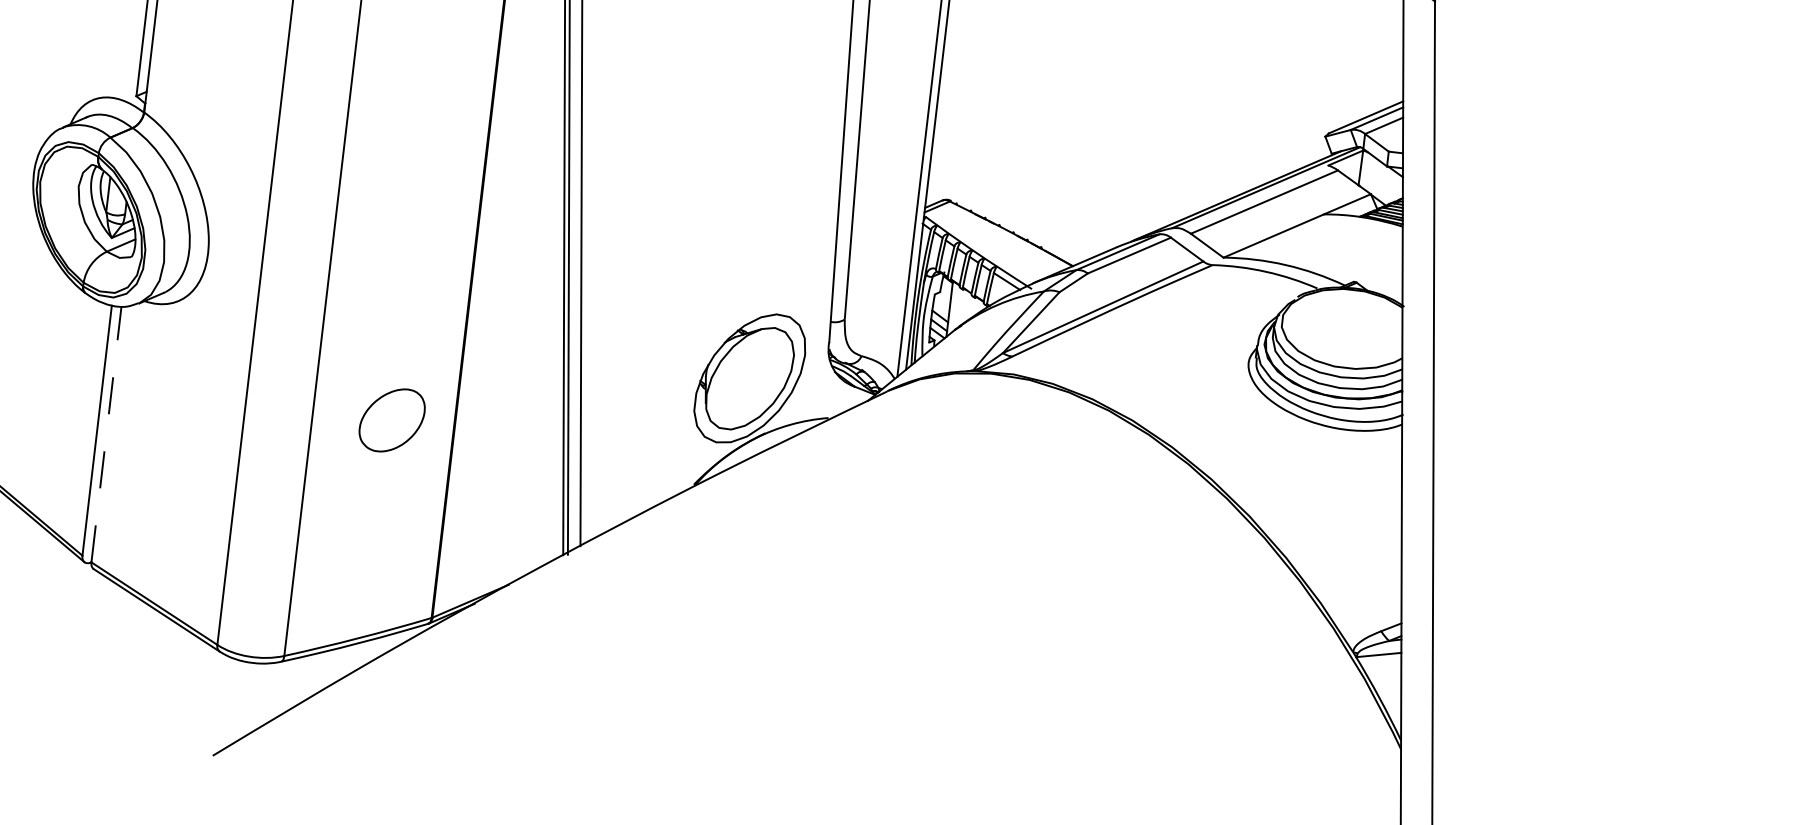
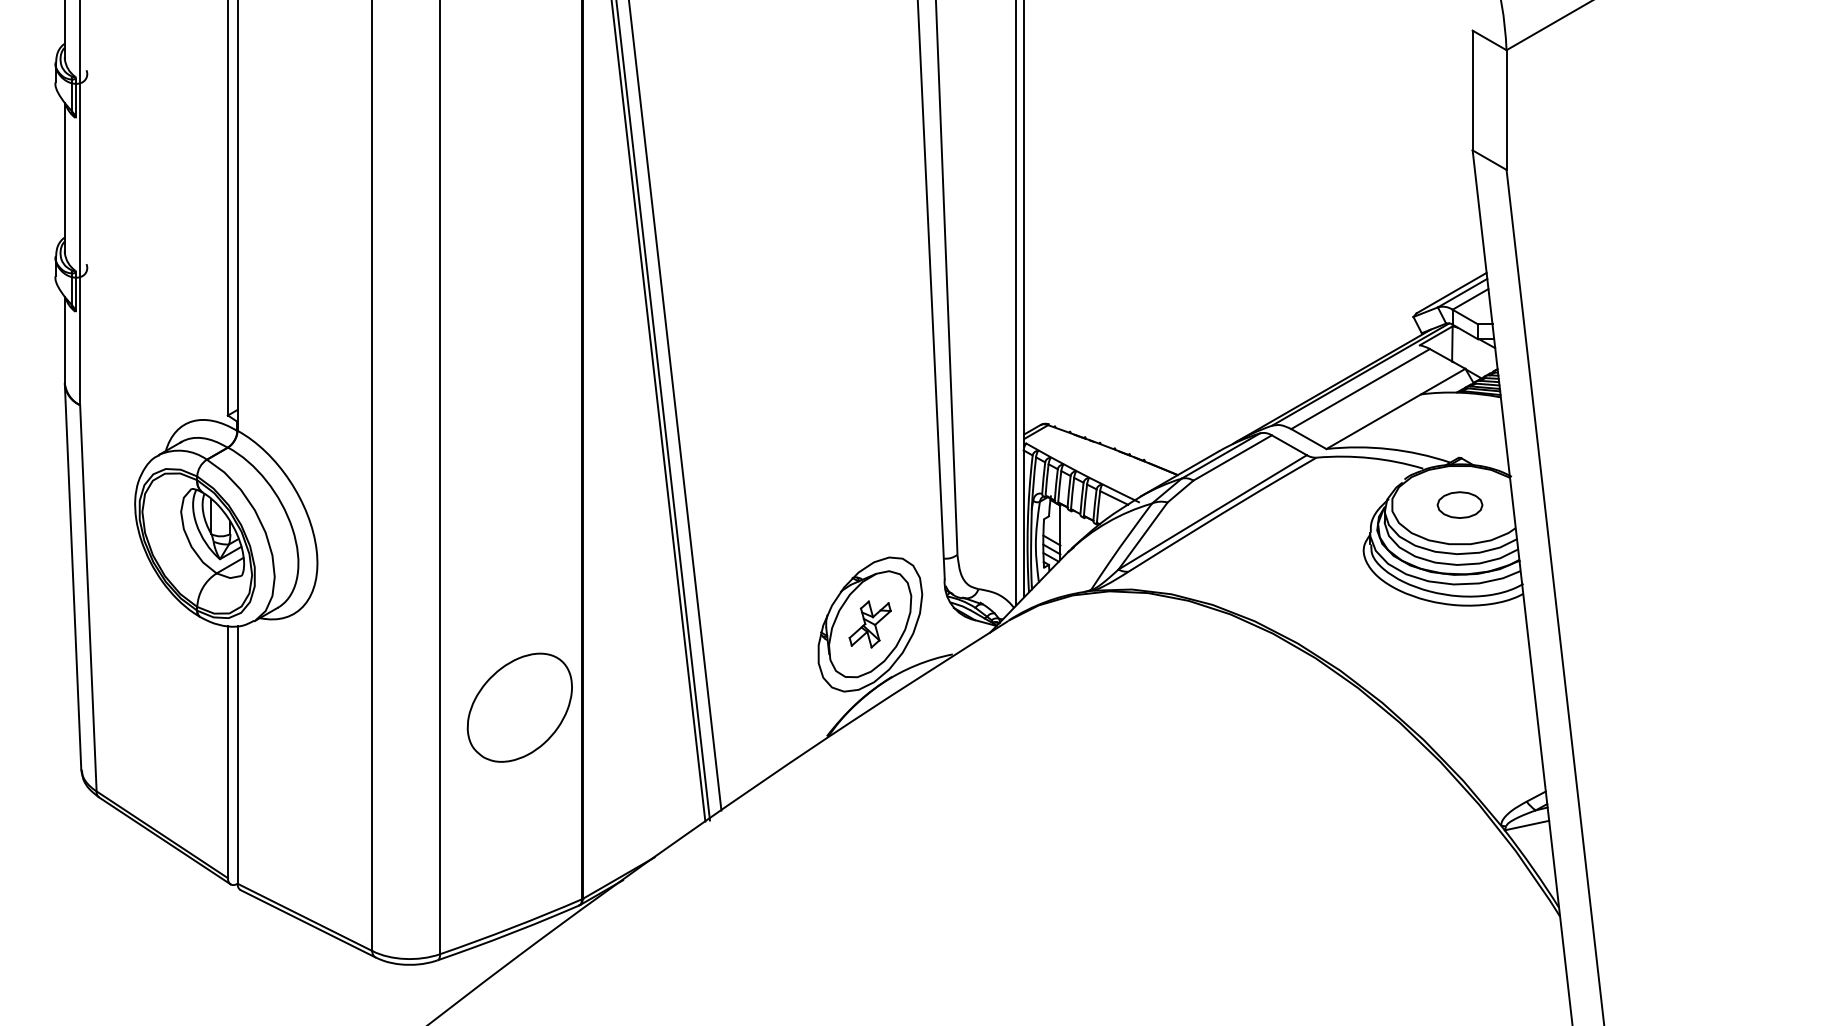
part: (1349, 328) -> (1459, 504), added
part: (749, 378) -> (869, 624), added
part: (391, 420) -> (519, 707), size x1.67
line: (106, 433) -> (237, 754), dashed -> solid

